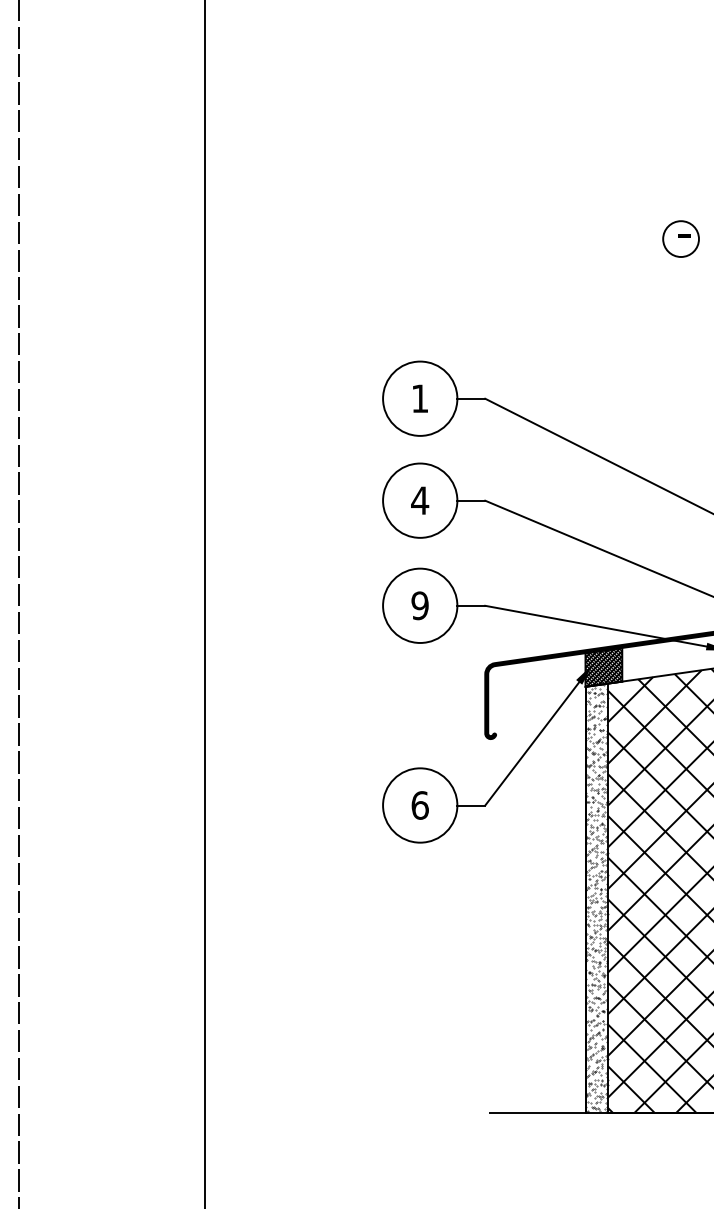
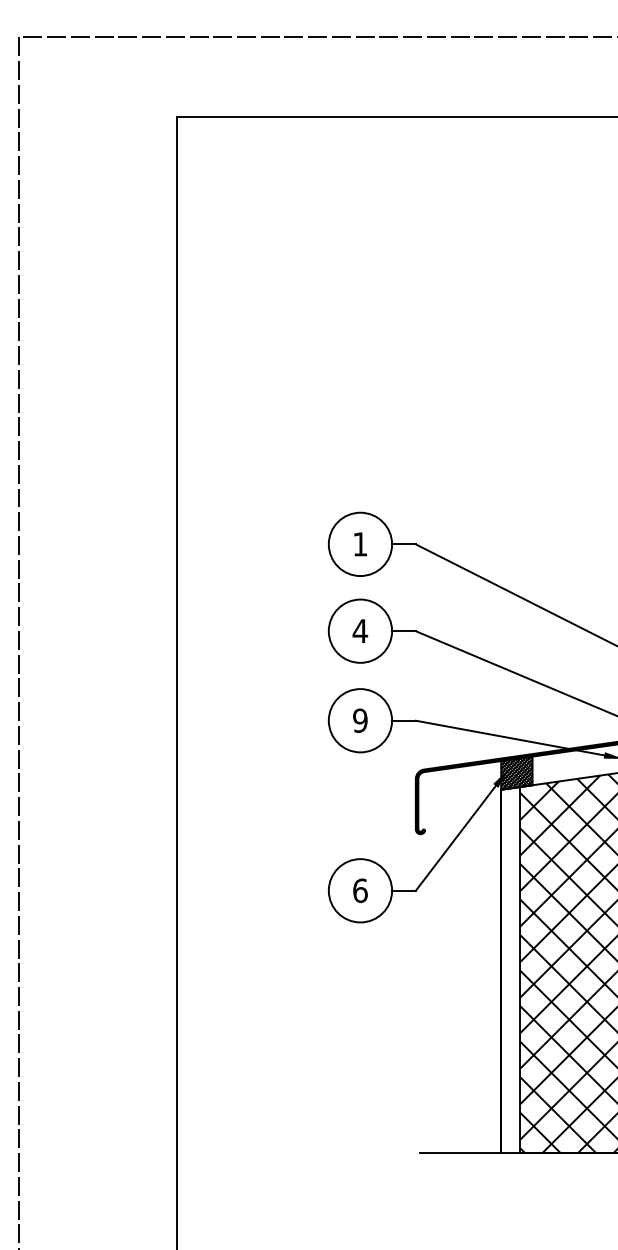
part: (680, 239) -> (582, 408), removed
hatch: (596, 897) -> (510, 969), removed

